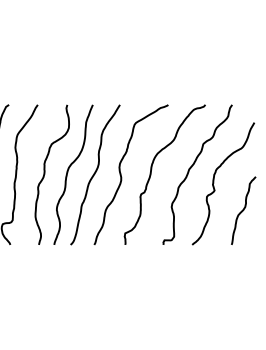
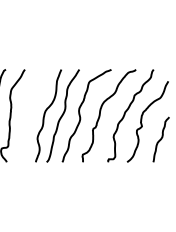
curve: (46, 174) -> (30, 115), removed

